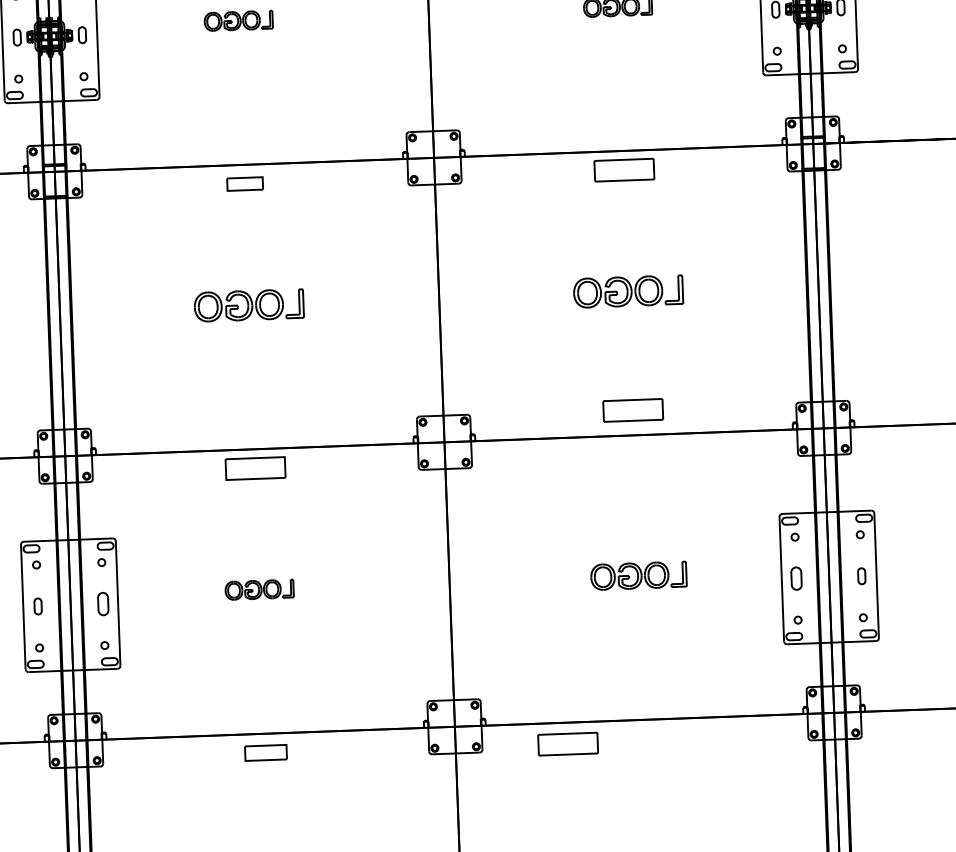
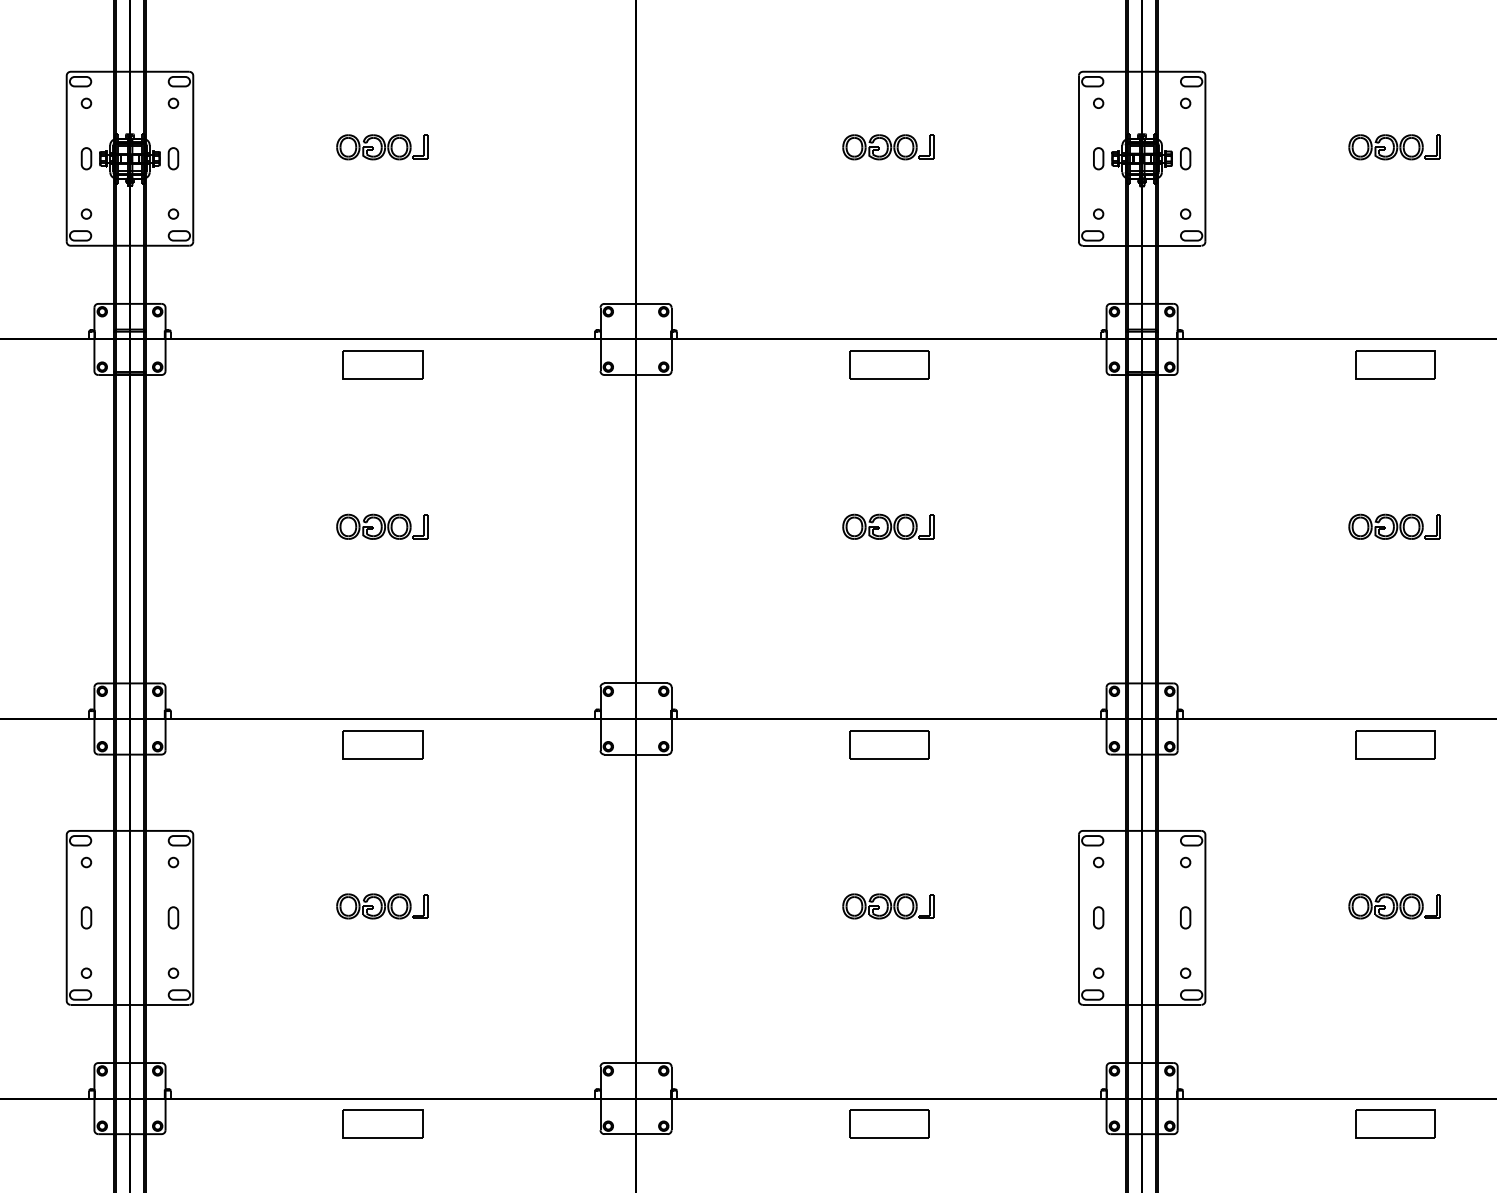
part: (244, 183) -> (382, 364), size x1.67
part: (628, 291) -> (888, 526), size x0.62
part: (249, 305) -> (382, 526), size x0.62
part: (633, 410) -> (889, 744), moved
part: (638, 575) -> (888, 906), size x0.71
part: (796, 578) -> (1098, 917), size x0.71
part: (103, 603) -> (173, 917), size x0.71
part: (568, 743) -> (889, 1123), moved
part: (265, 752) -> (382, 1123), size x1.43

